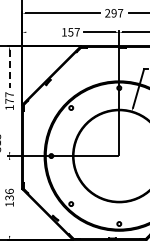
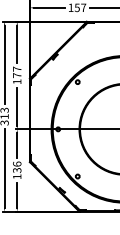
line: (41, 32) -> (48, 8), added
line: (9, 69) -> (17, 44), dashed -> solid
line: (9, 133) -> (17, 107), added
line: (9, 171) -> (17, 144), added
line: (9, 222) -> (17, 194), added

